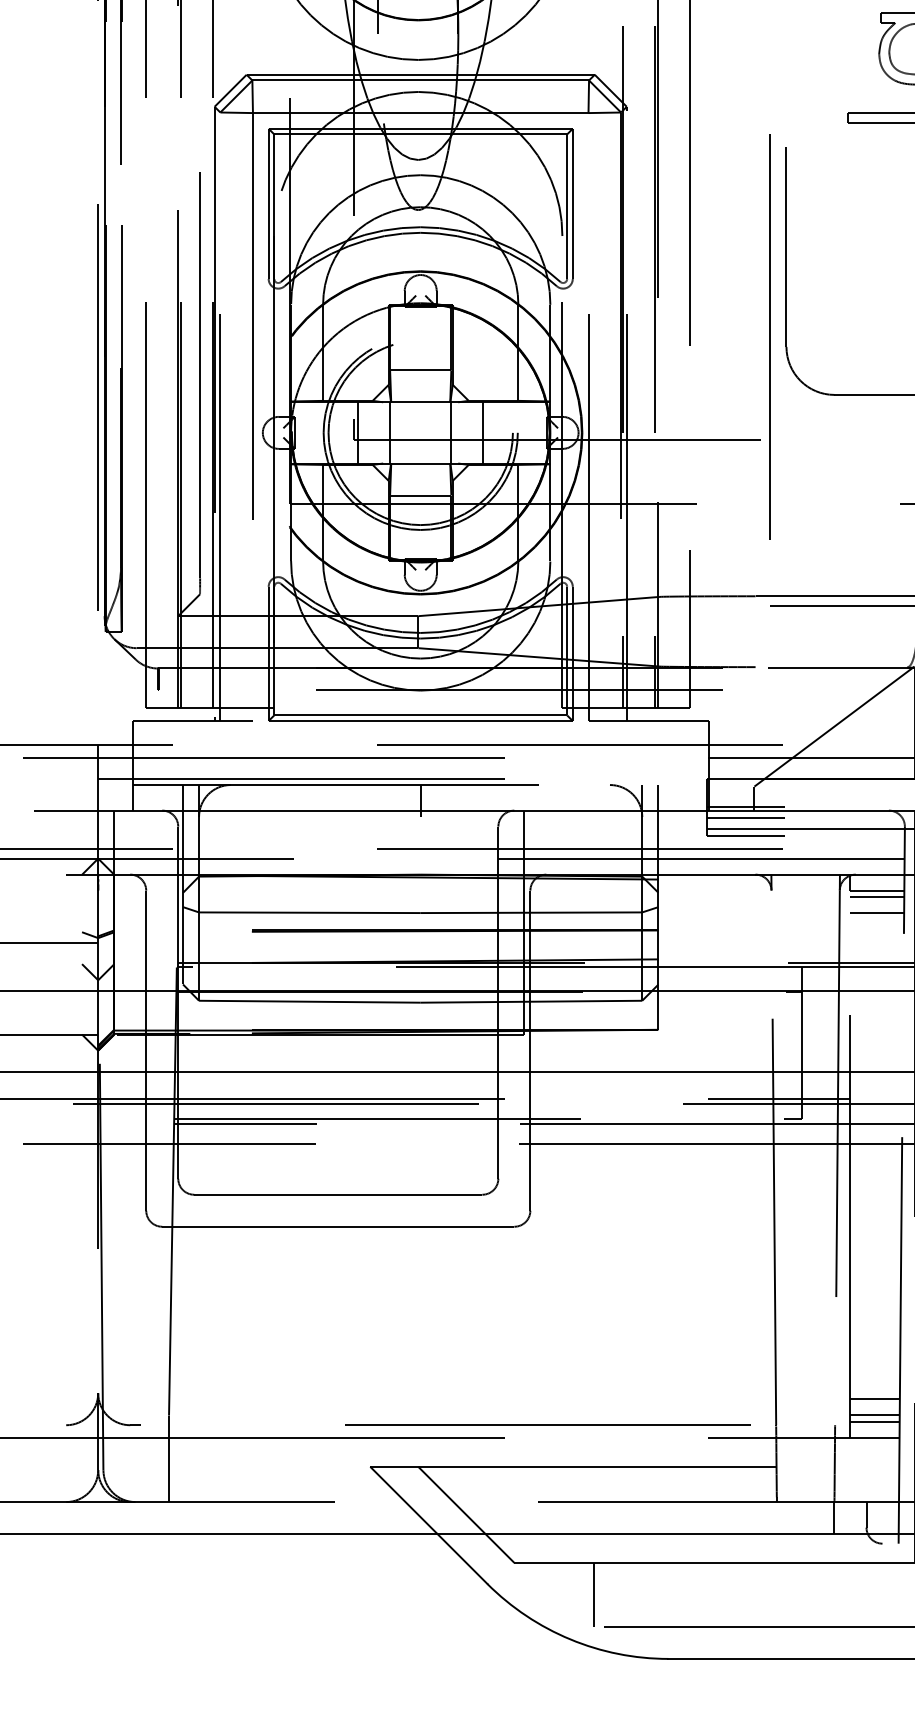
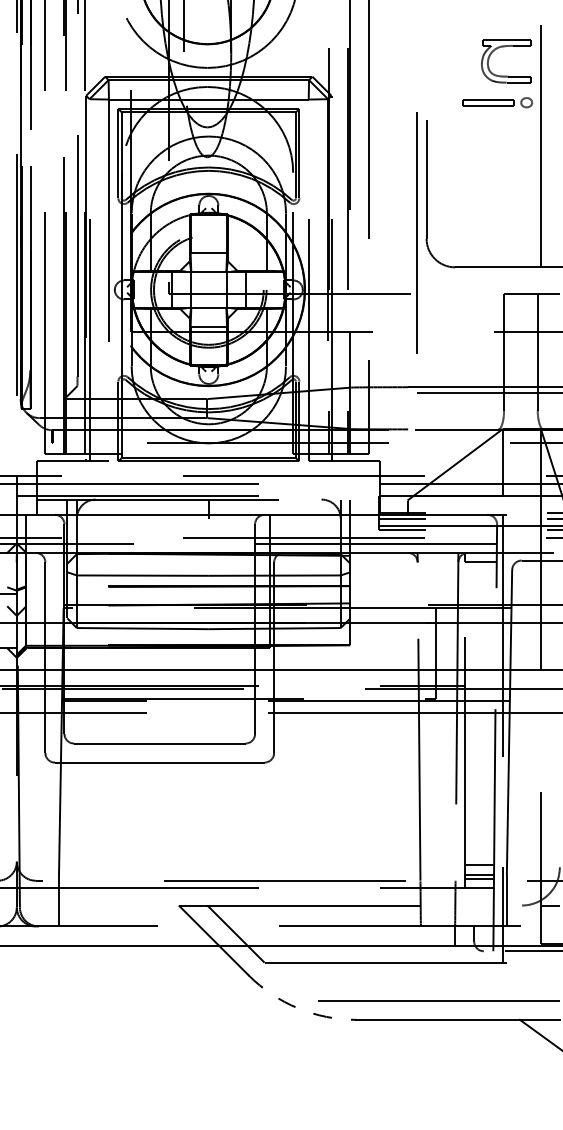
line: (877, 897) -> (480, 566), removed
line: (877, 912) -> (480, 575), removed
line: (594, 1594) -> (312, 981), removed
arc: (569, 1639) -> (297, 1008), solid -> dashed

